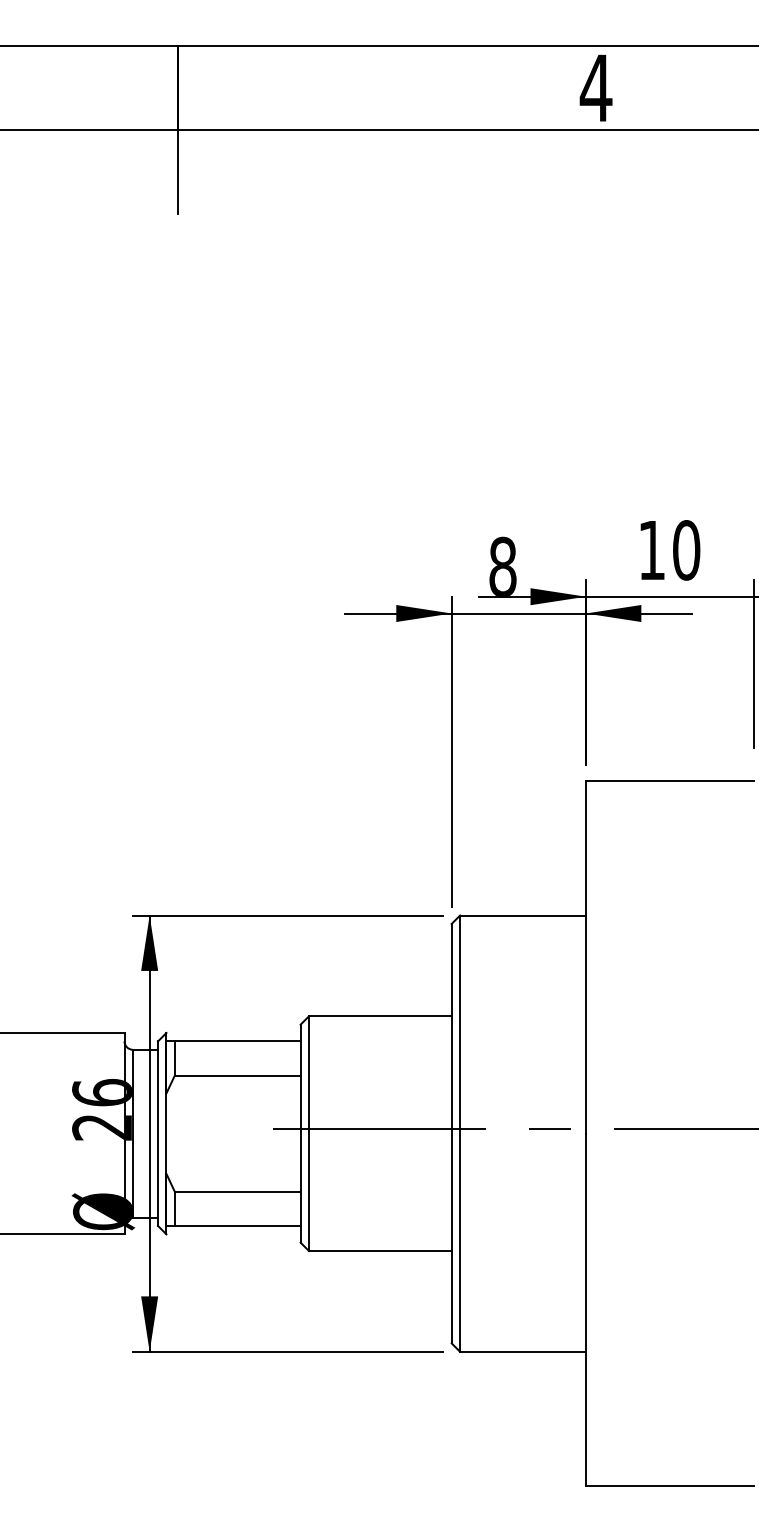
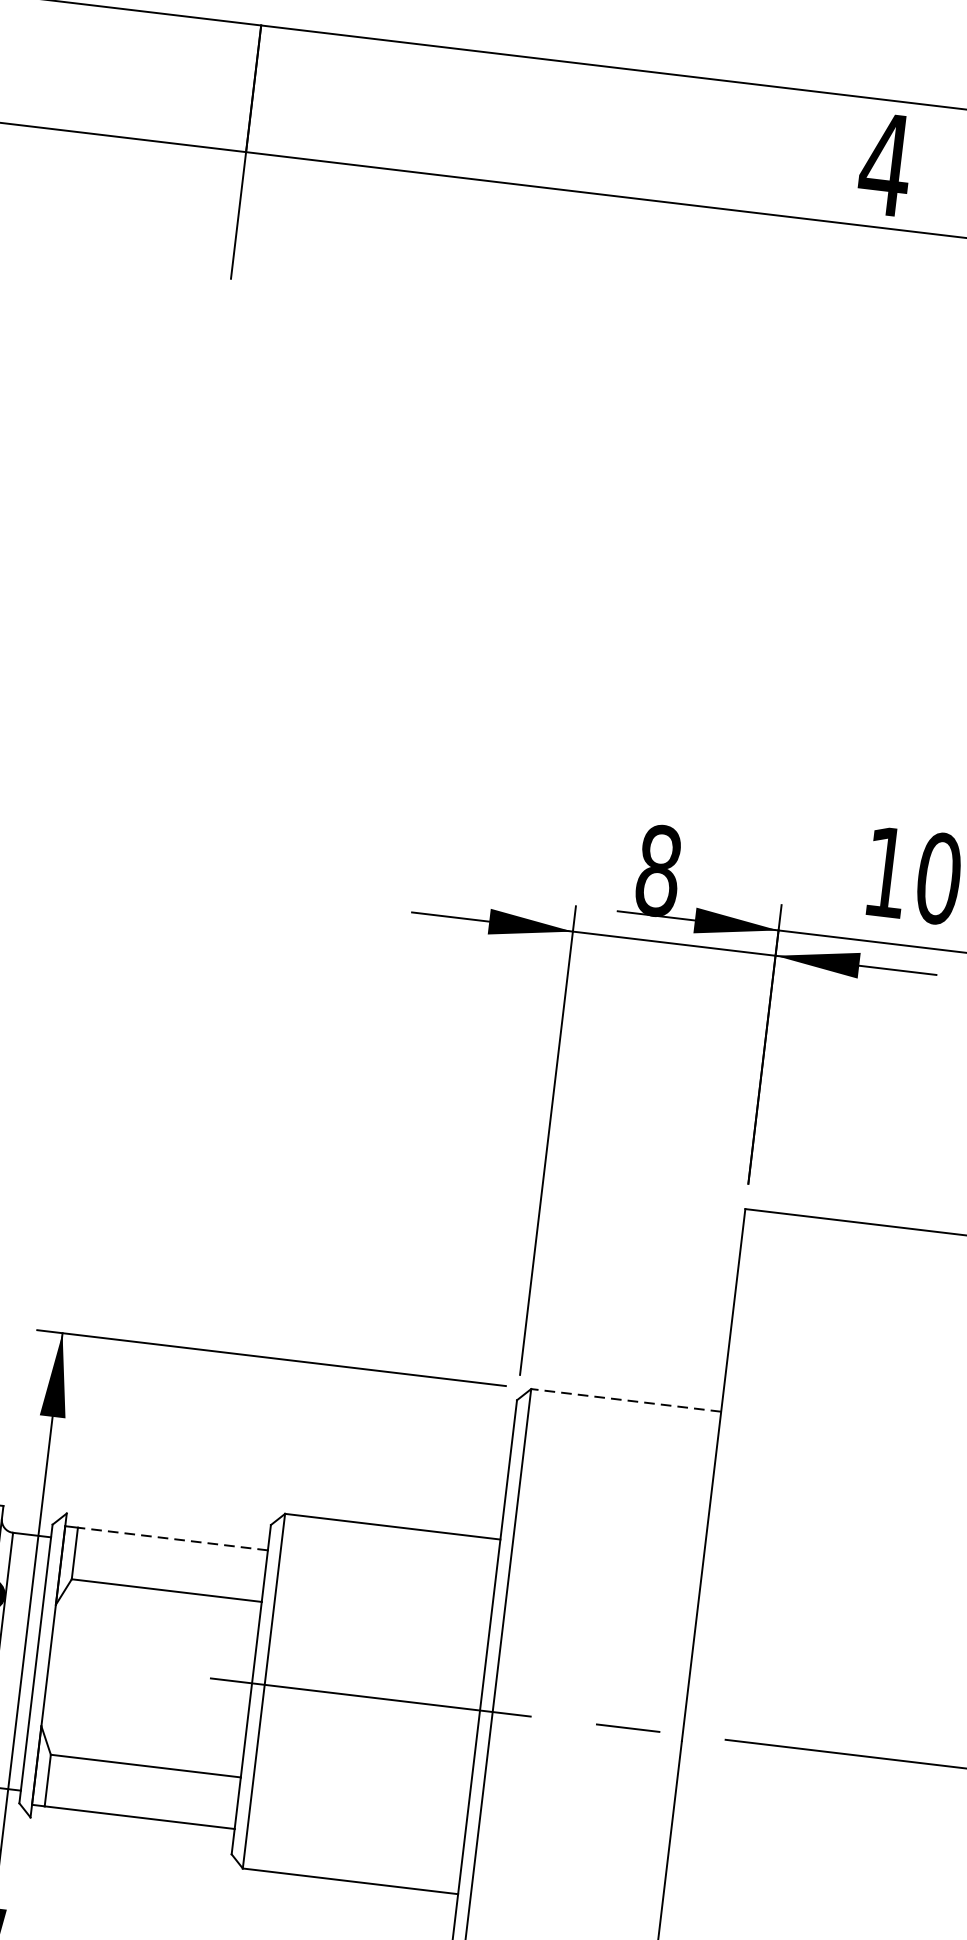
line: (523, 915) -> (626, 1400), solid -> dashed
line: (237, 1041) -> (172, 1539), solid -> dashed

